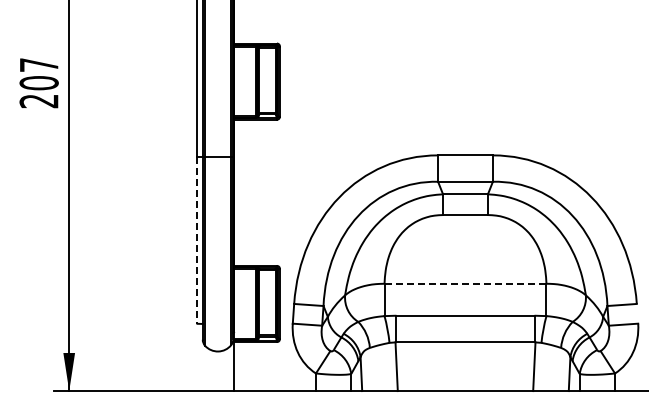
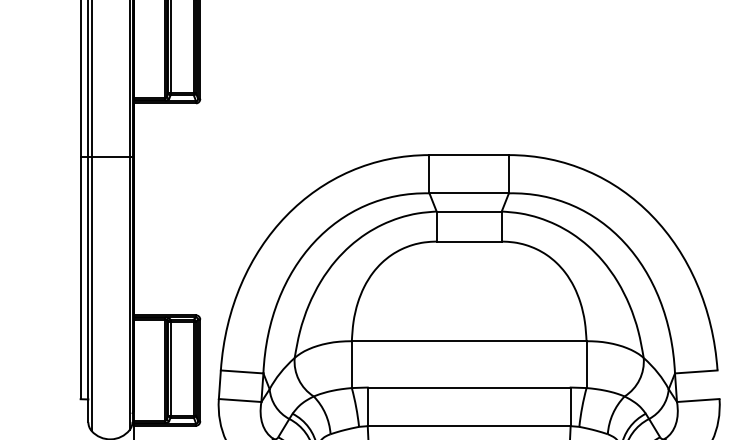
line: (197, 240) -> (80, 278), dashed -> solid
line: (465, 283) -> (469, 340), dashed -> solid

